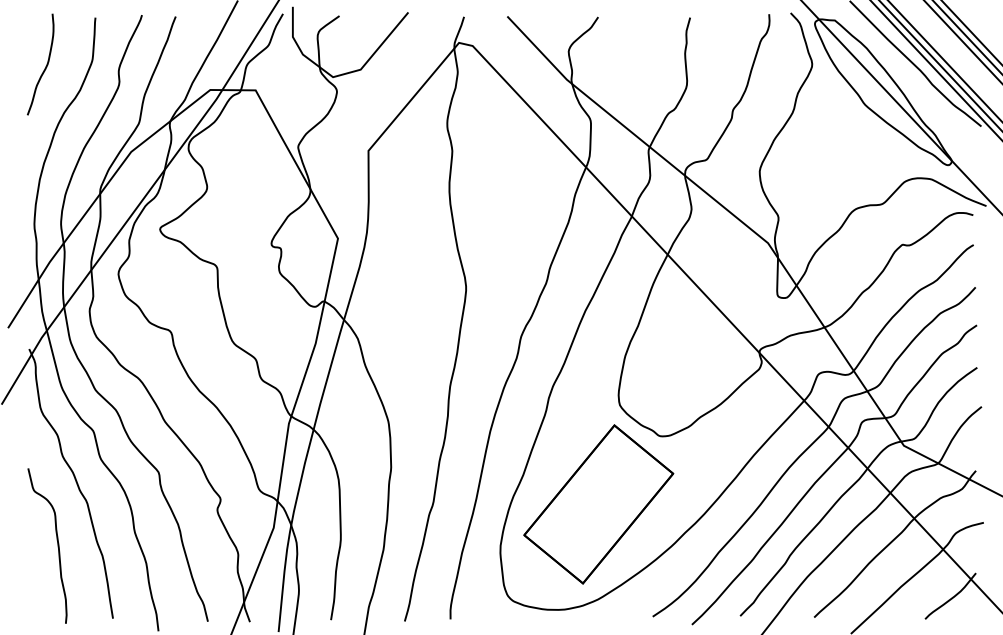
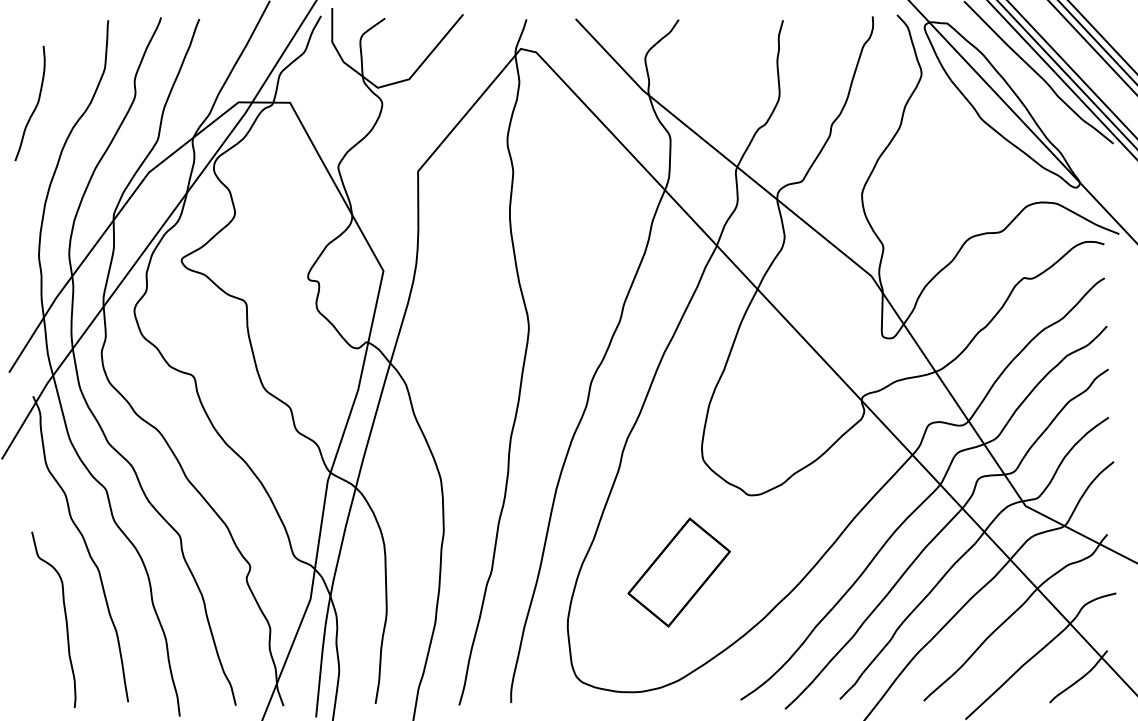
curve: (45, 66) -> (35, 105), moved
part: (598, 504) -> (678, 572), size x0.6

